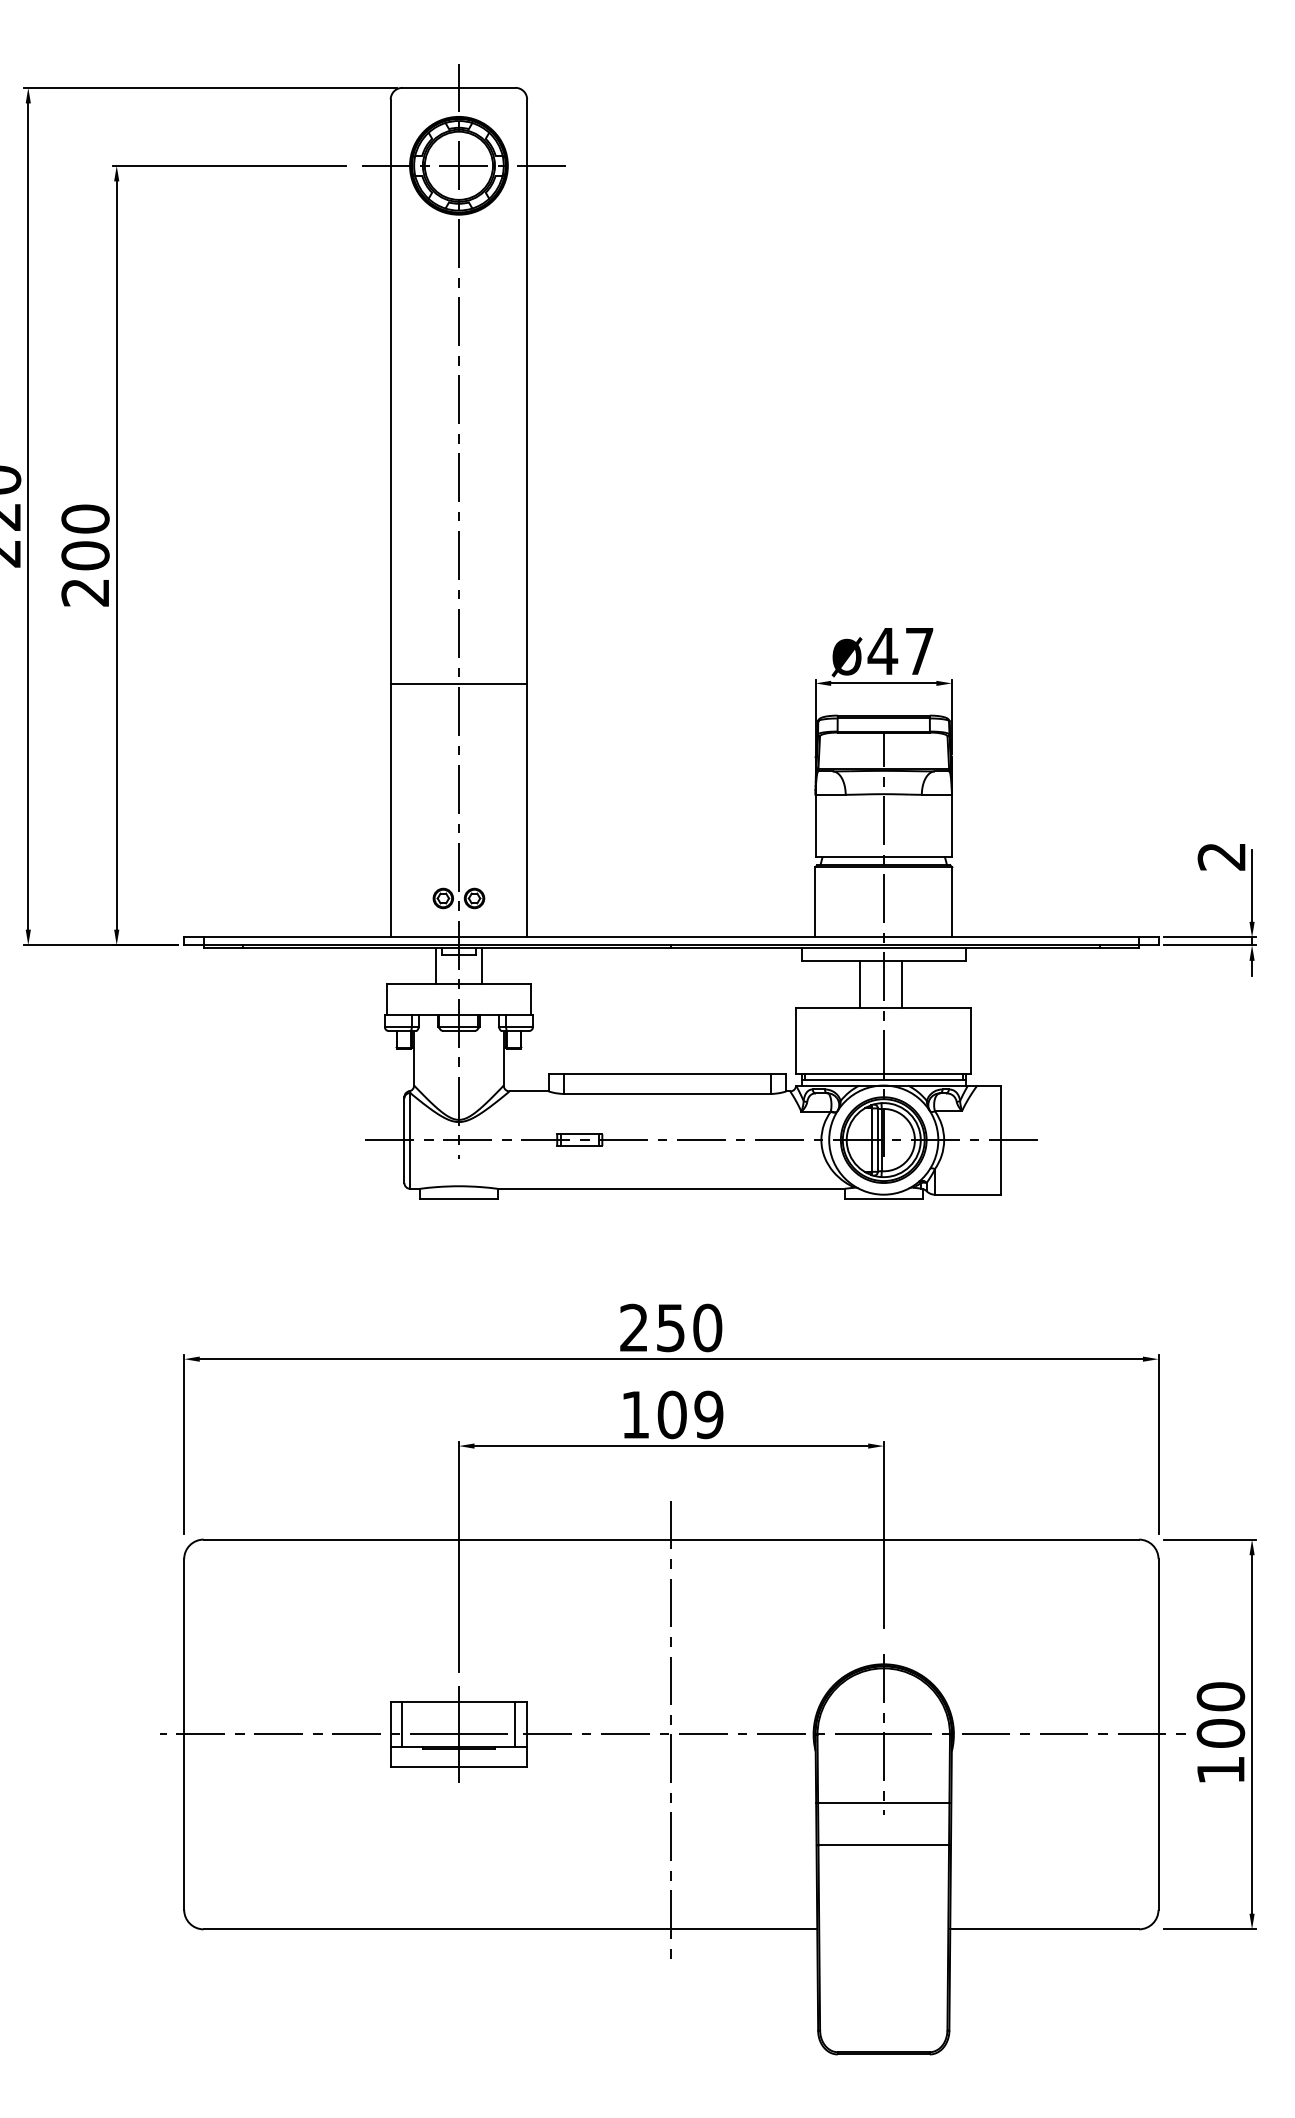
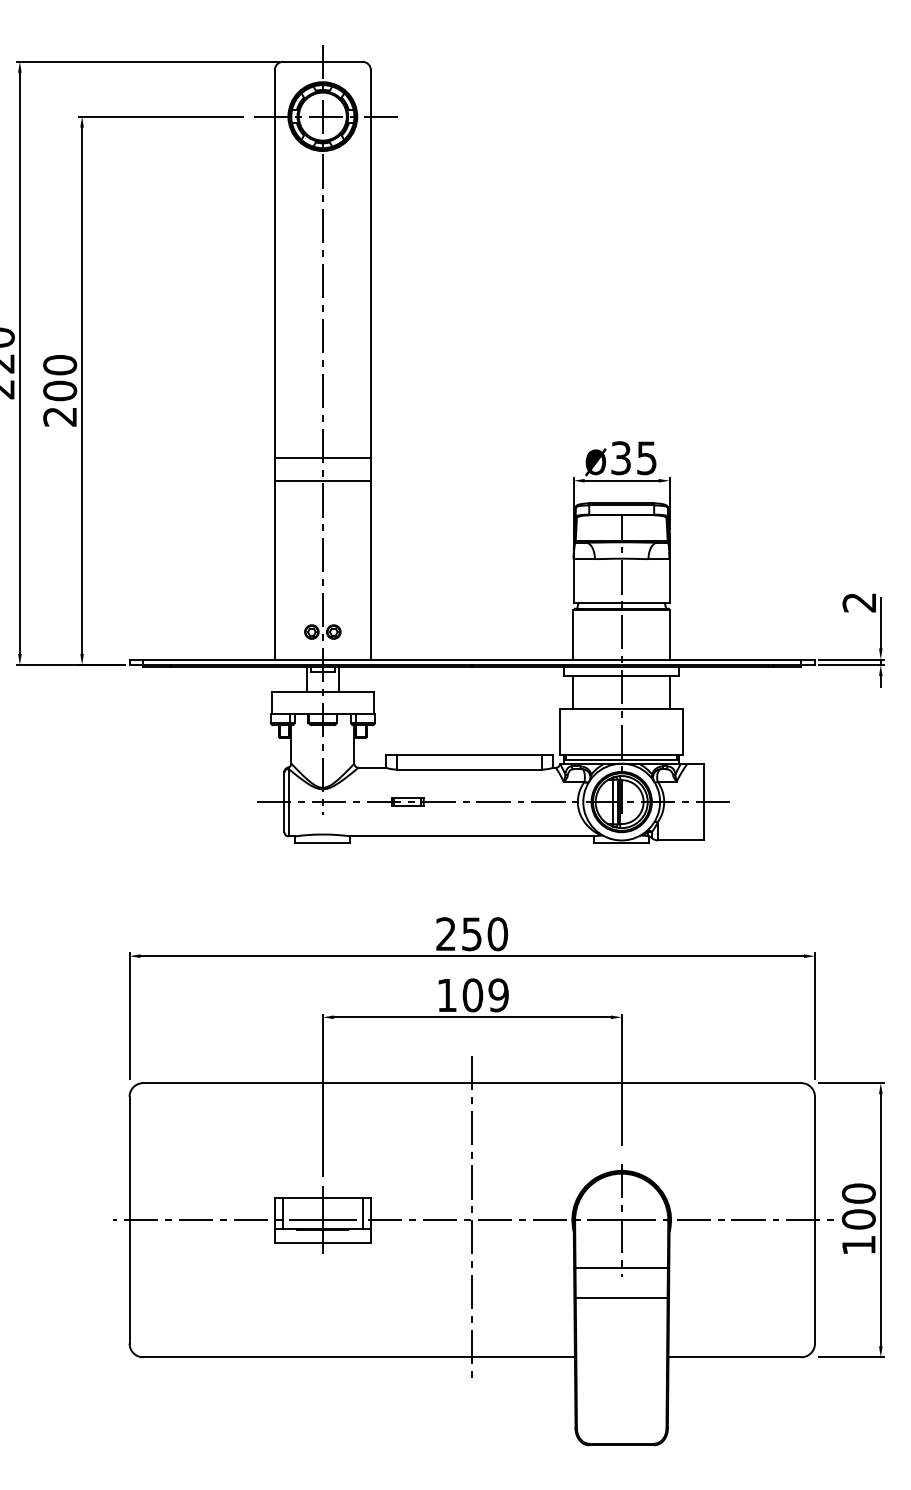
line: (458, 650) -> (322, 457), added
text: (900, 651) -> (633, 458), 47 -> 35
line: (860, 983) -> (573, 691), moved
line: (902, 983) -> (670, 691), moved

